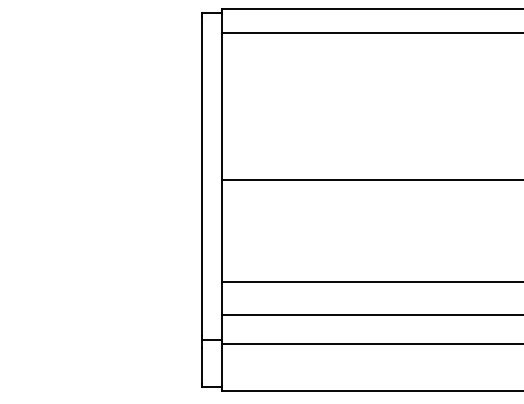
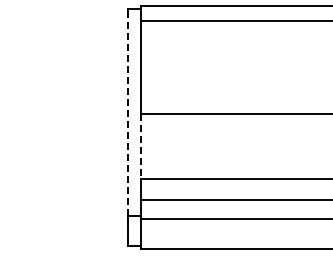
line: (202, 176) -> (128, 112), solid -> dashed
line: (221, 230) -> (140, 146), solid -> dashed

